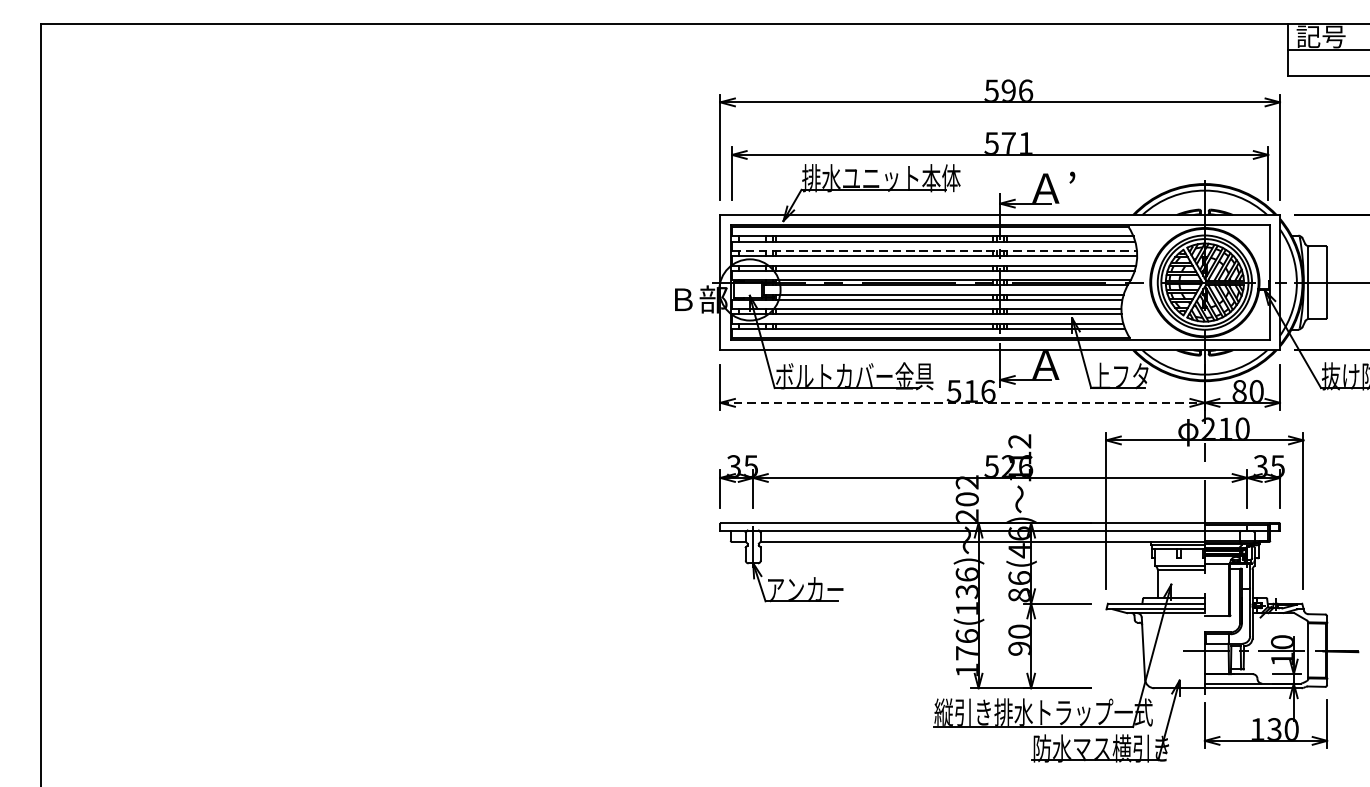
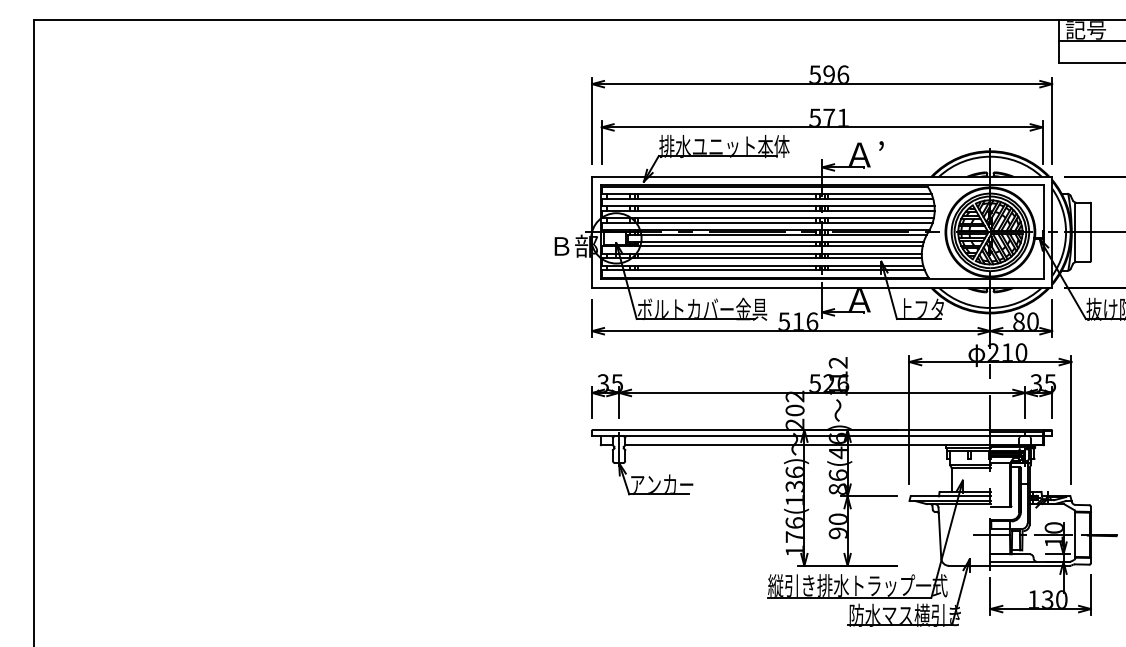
line: (934, 251) -> (768, 206), dashed -> solid
line: (962, 403) -> (791, 331), dashed -> solid

